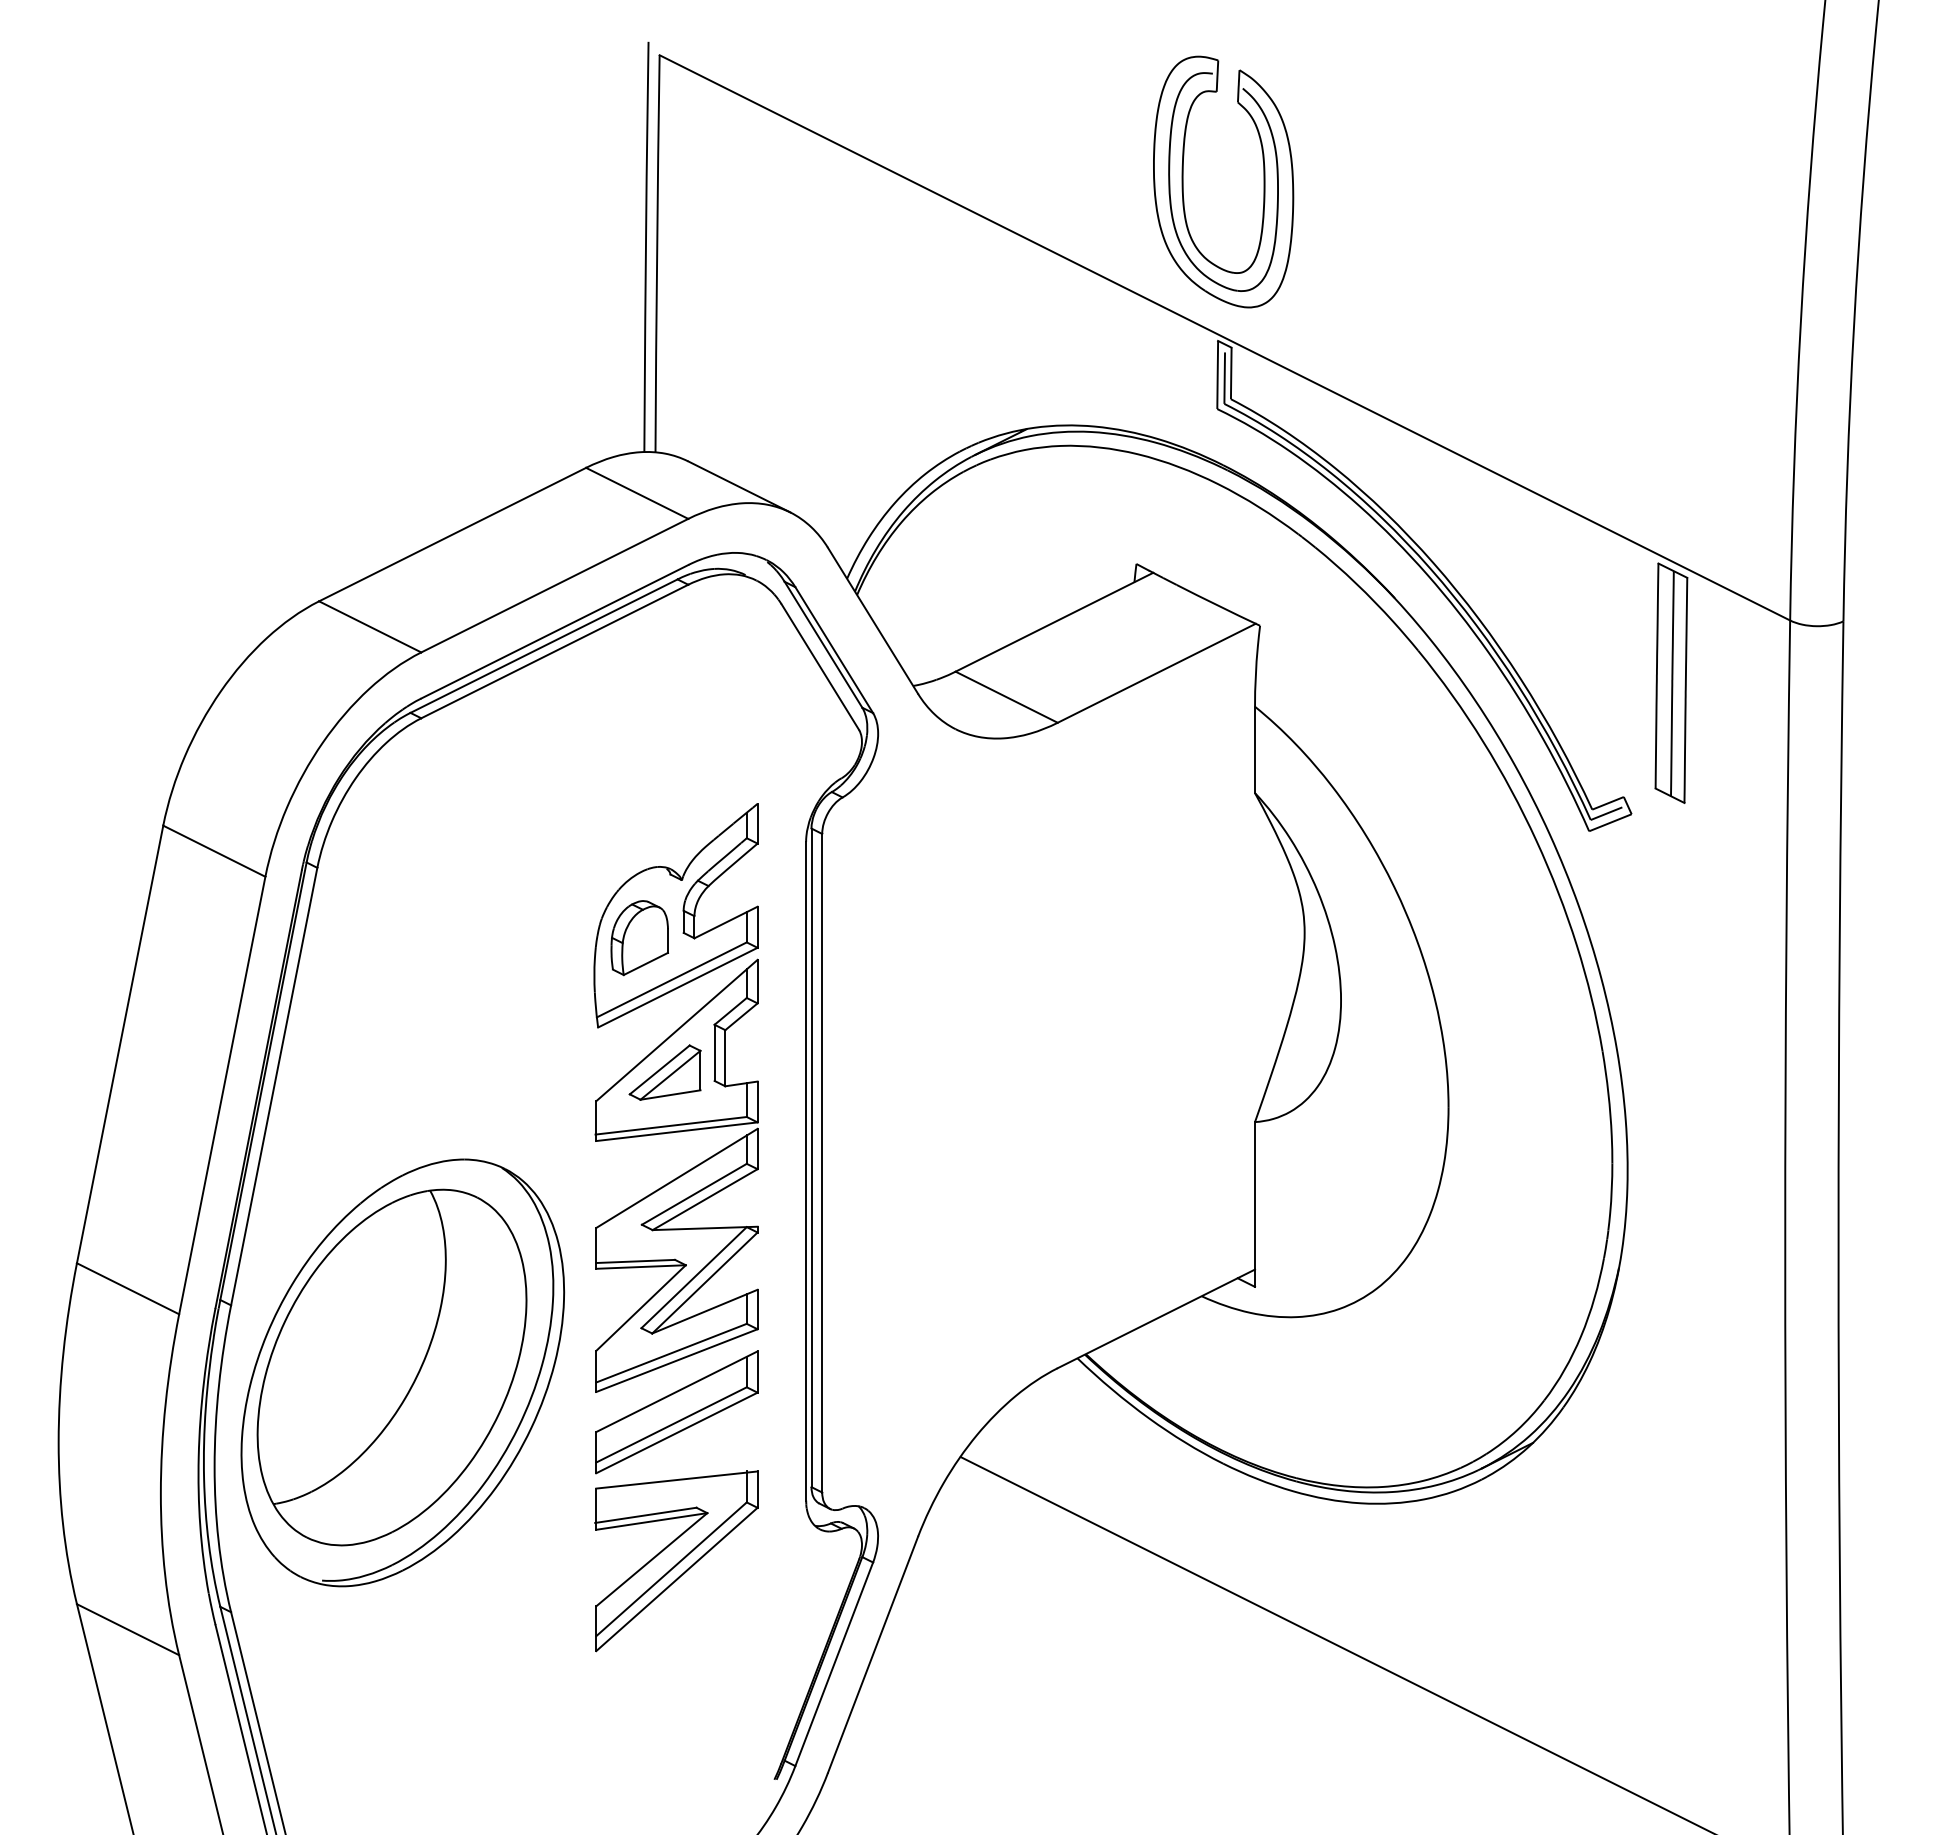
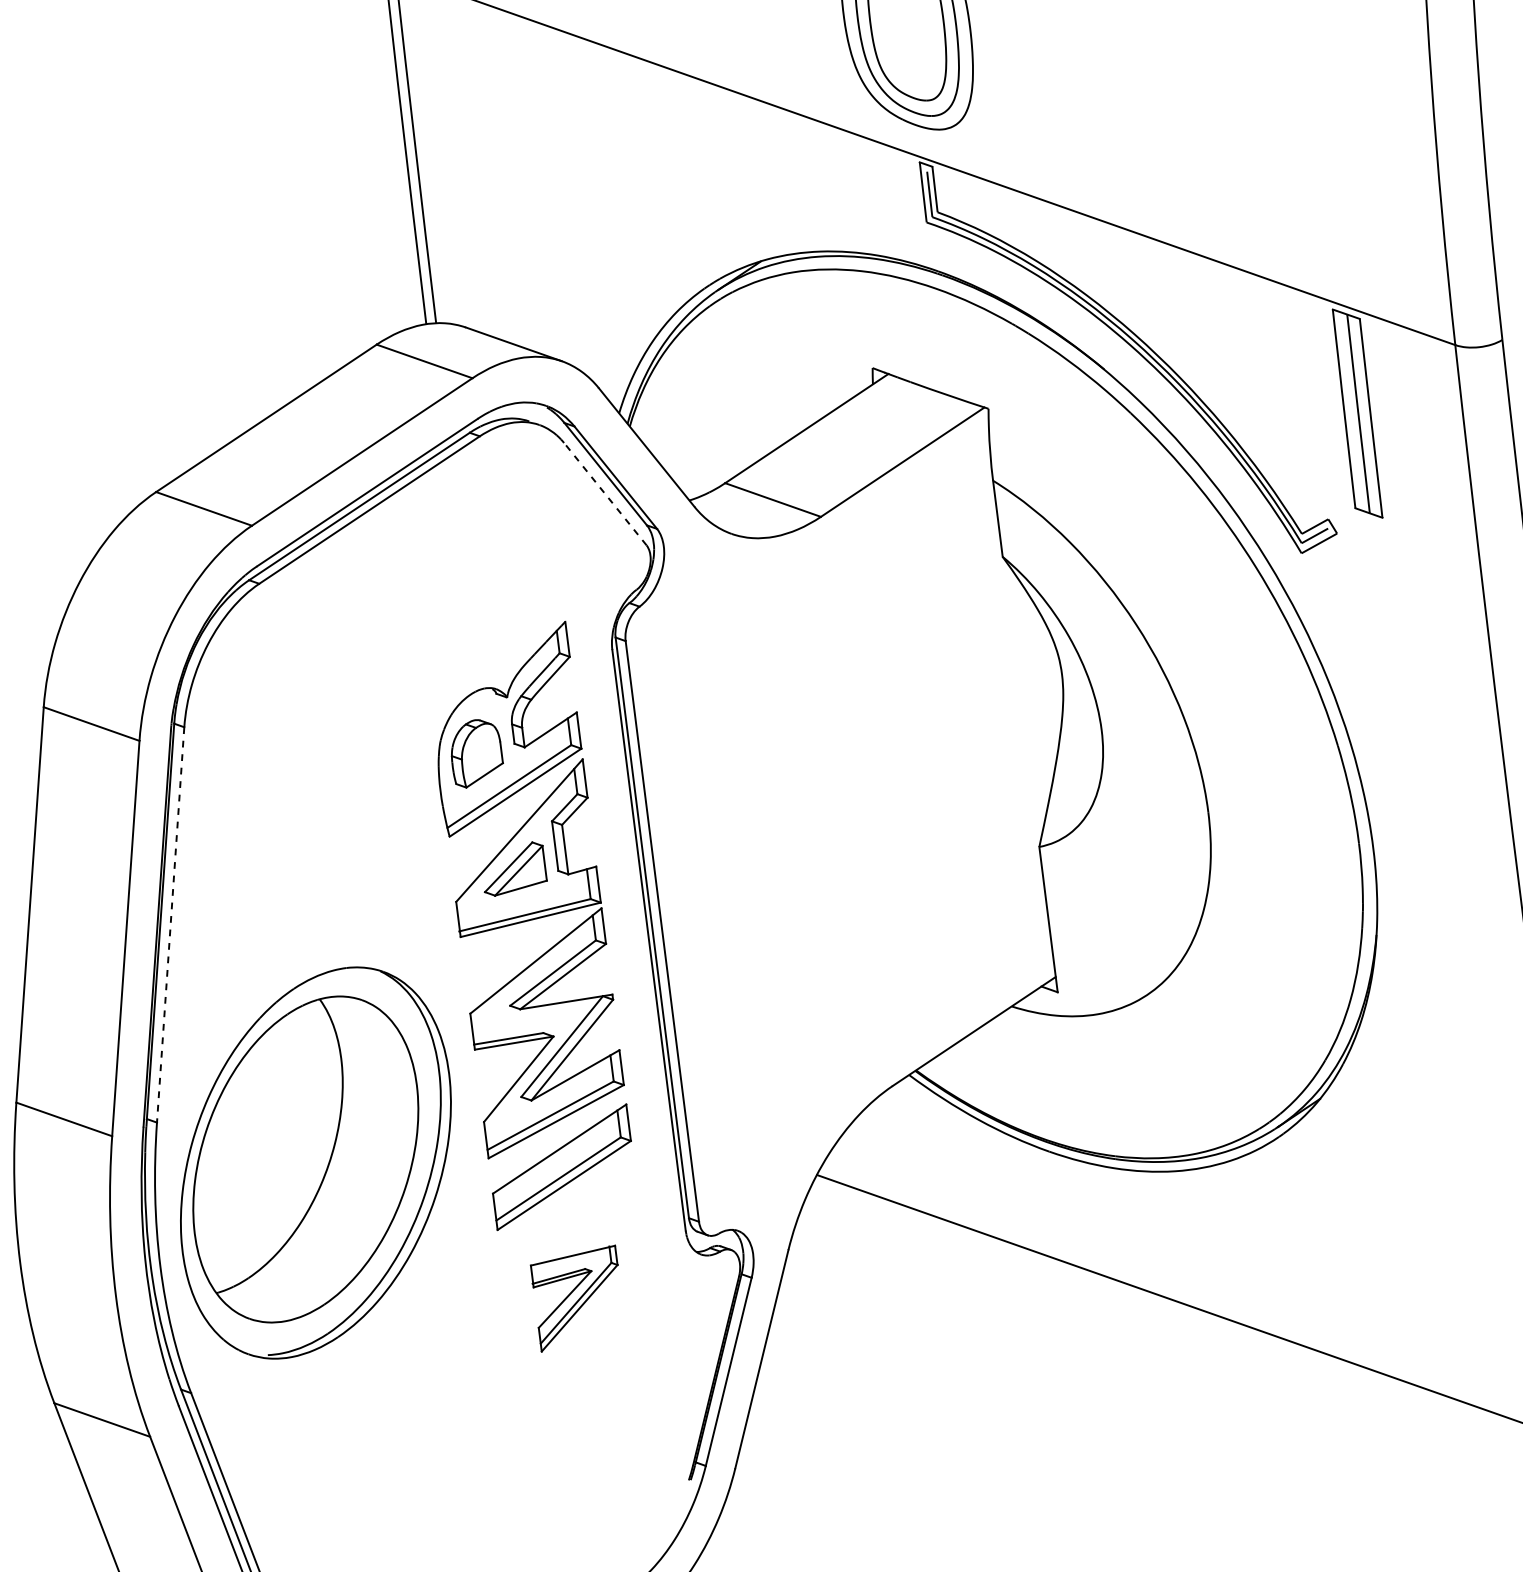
line: (820, 667) -> (605, 494), solid -> dashed
line: (274, 1086) -> (170, 924), solid -> dashed
part: (676, 1561) -> (578, 1298), size x0.6

